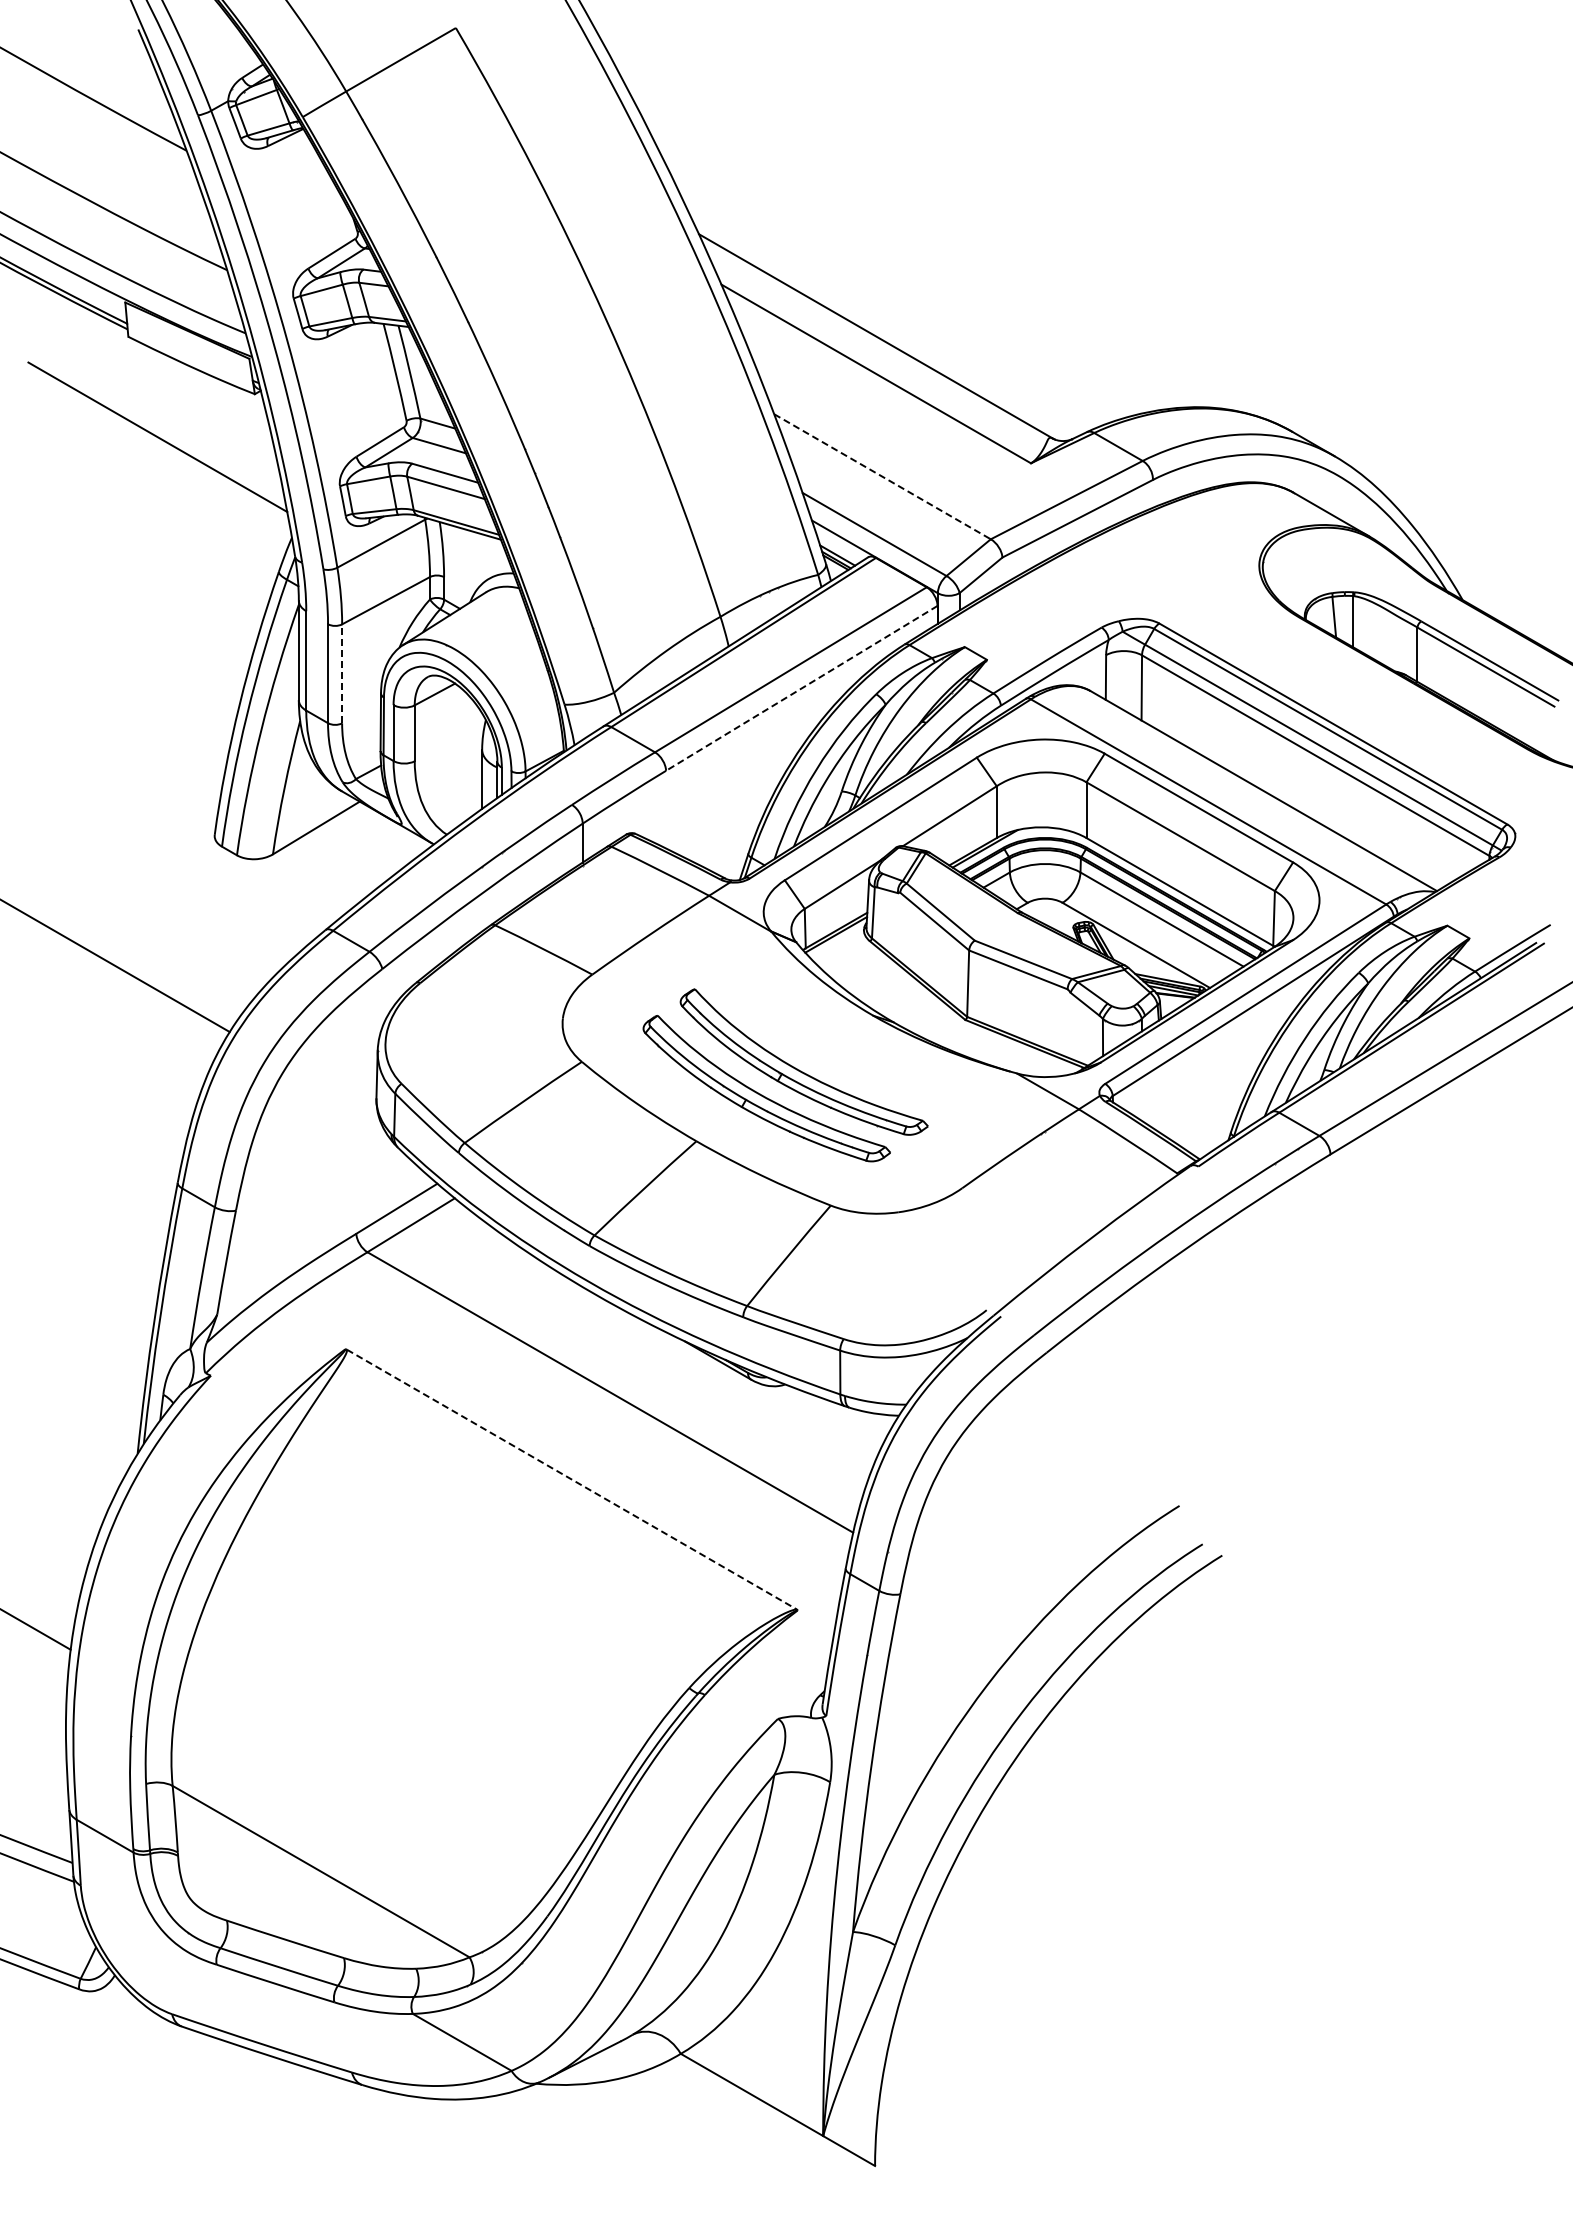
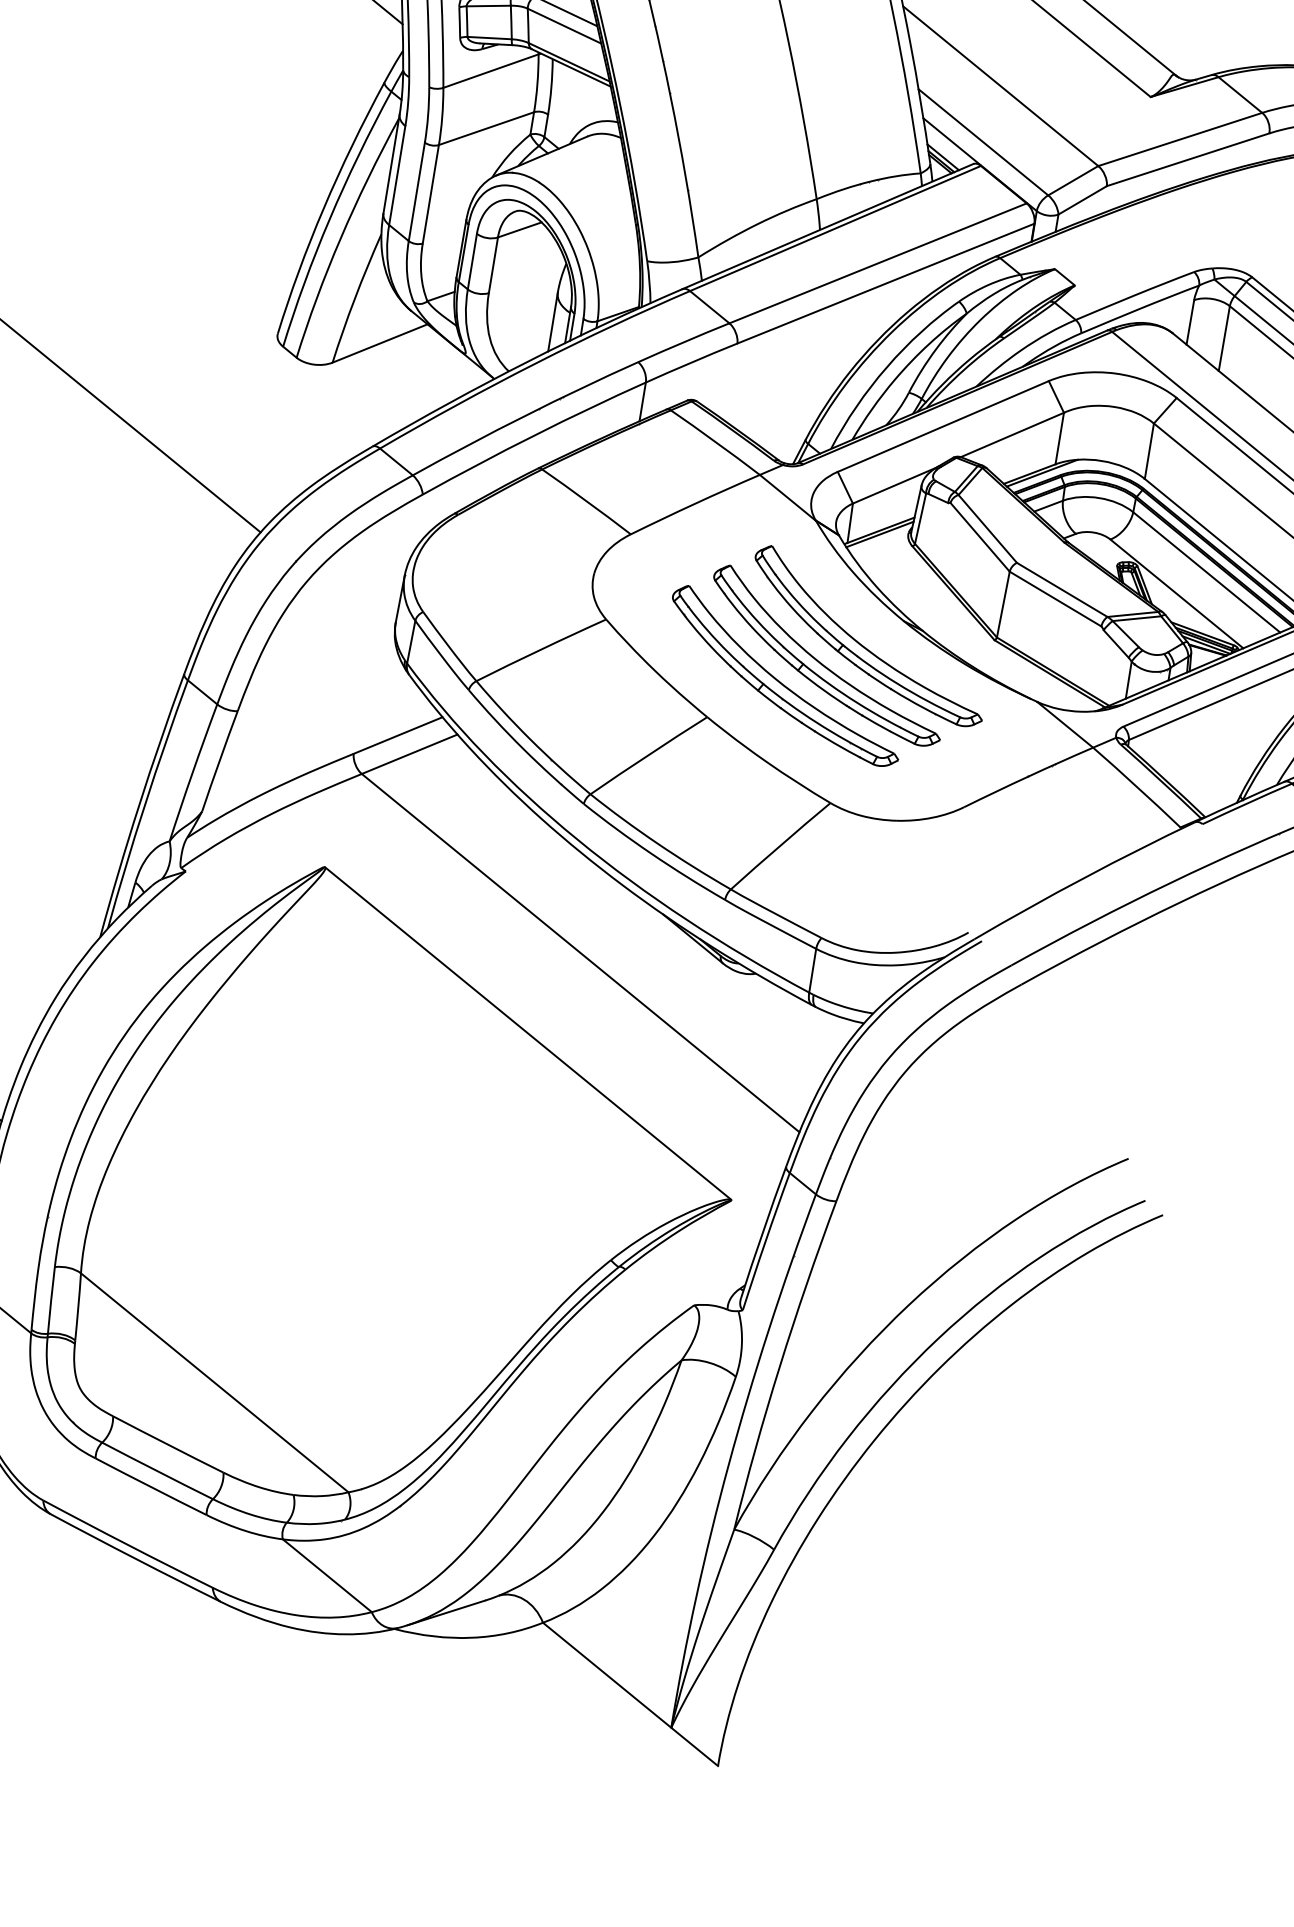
line: (882, 477) -> (1000, 86), dashed -> solid
line: (342, 673) -> (431, 193), dashed -> solid
line: (801, 688) -> (885, 283), dashed -> solid
part: (836, 1045) -> (862, 644), added
line: (571, 1479) -> (527, 1033), dashed -> solid

